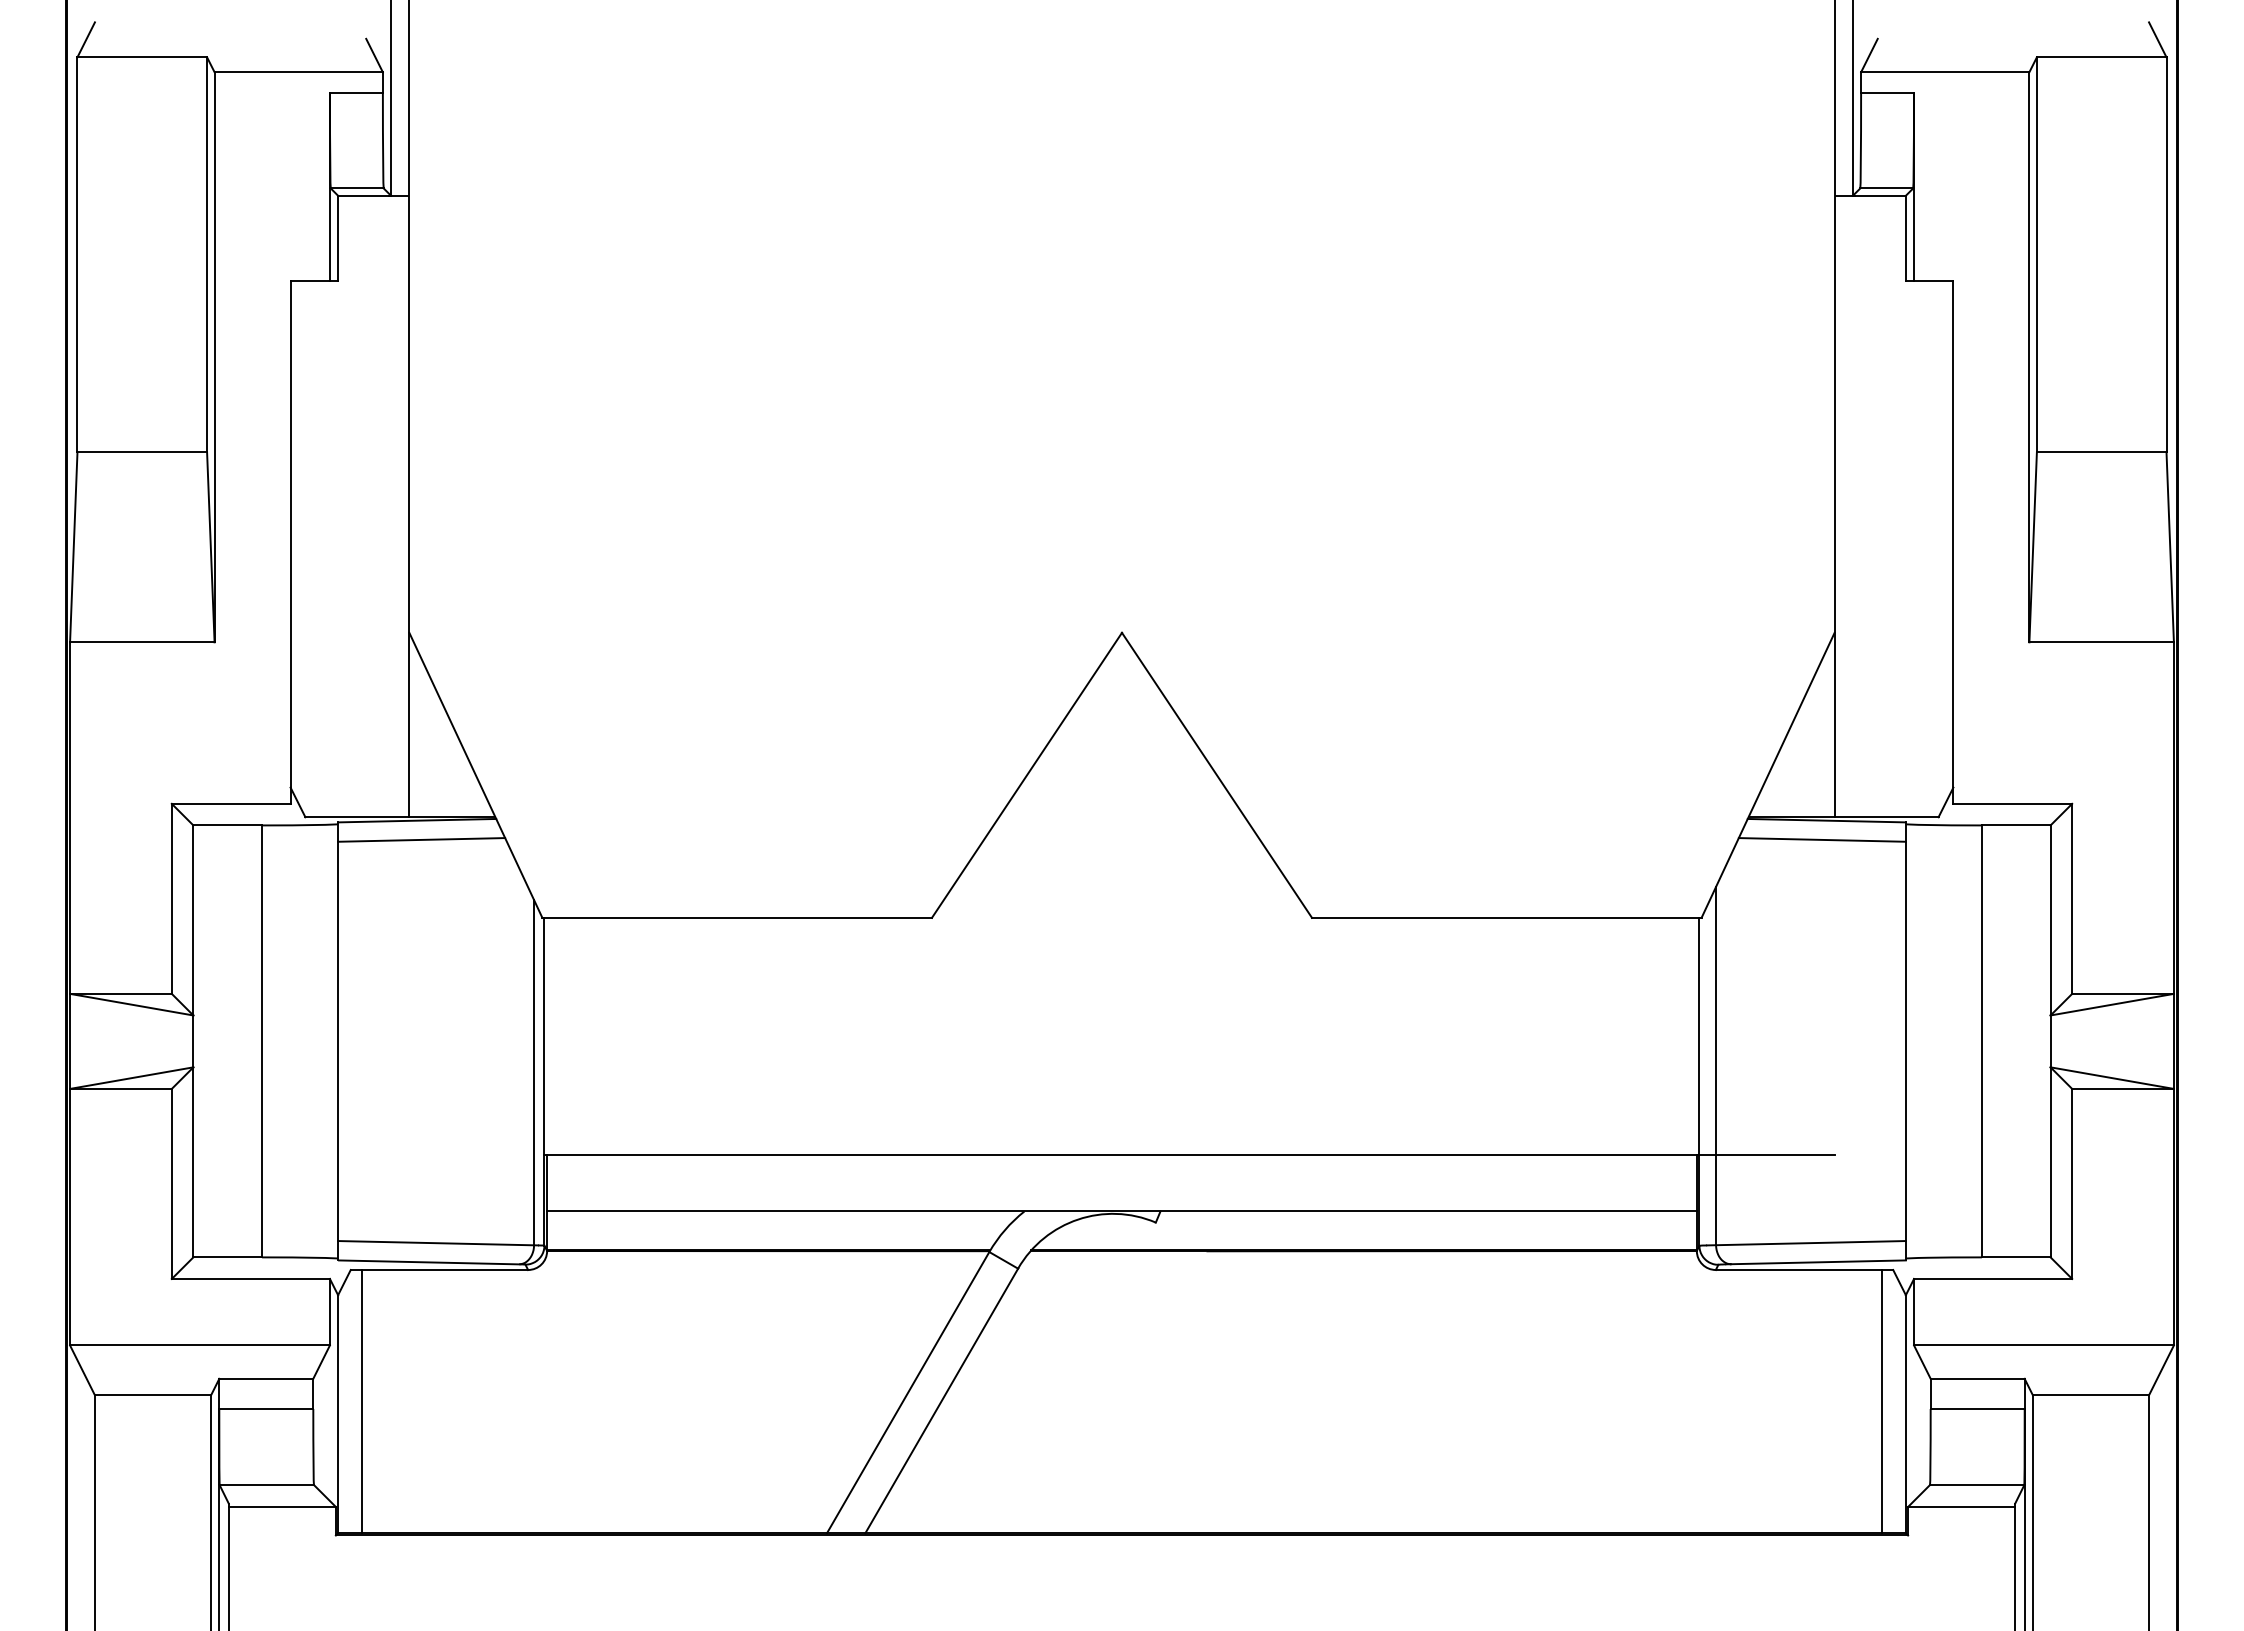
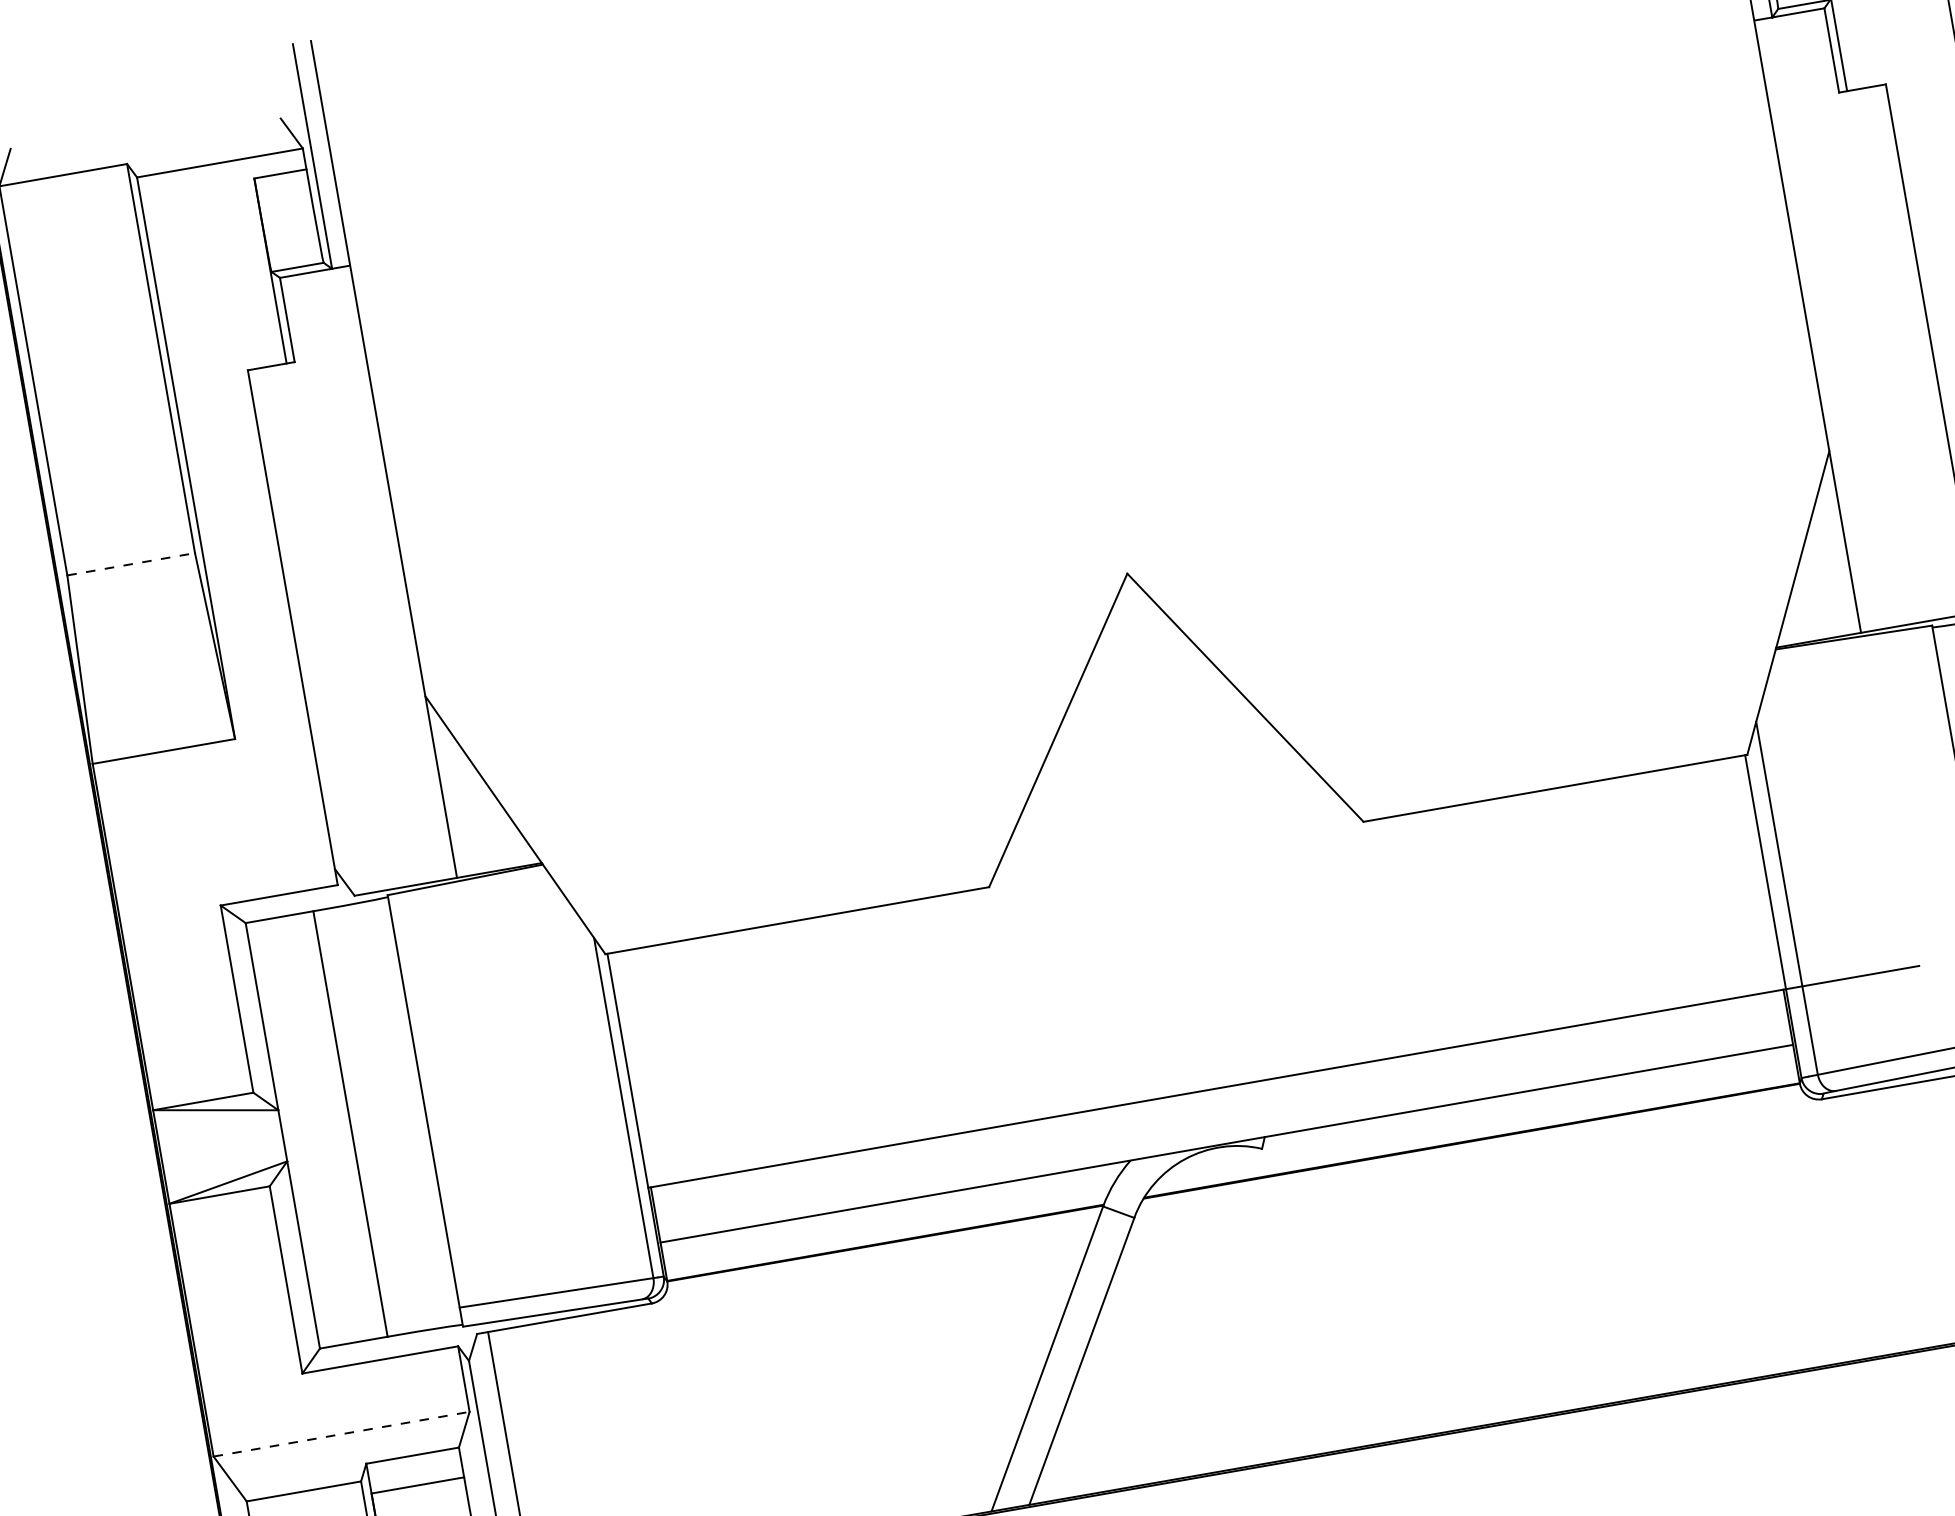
line: (142, 452) -> (131, 564), solid -> dashed
line: (421, 839) -> (472, 897), removed
line: (1821, 839) -> (1851, 657), removed
line: (200, 1345) -> (342, 1434), solid -> dashed

